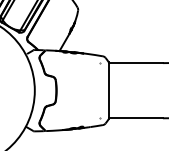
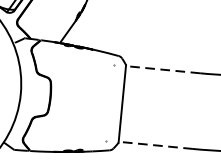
line: (135, 63) -> (162, 70), solid -> dashed
line: (135, 118) -> (155, 145), solid -> dashed

